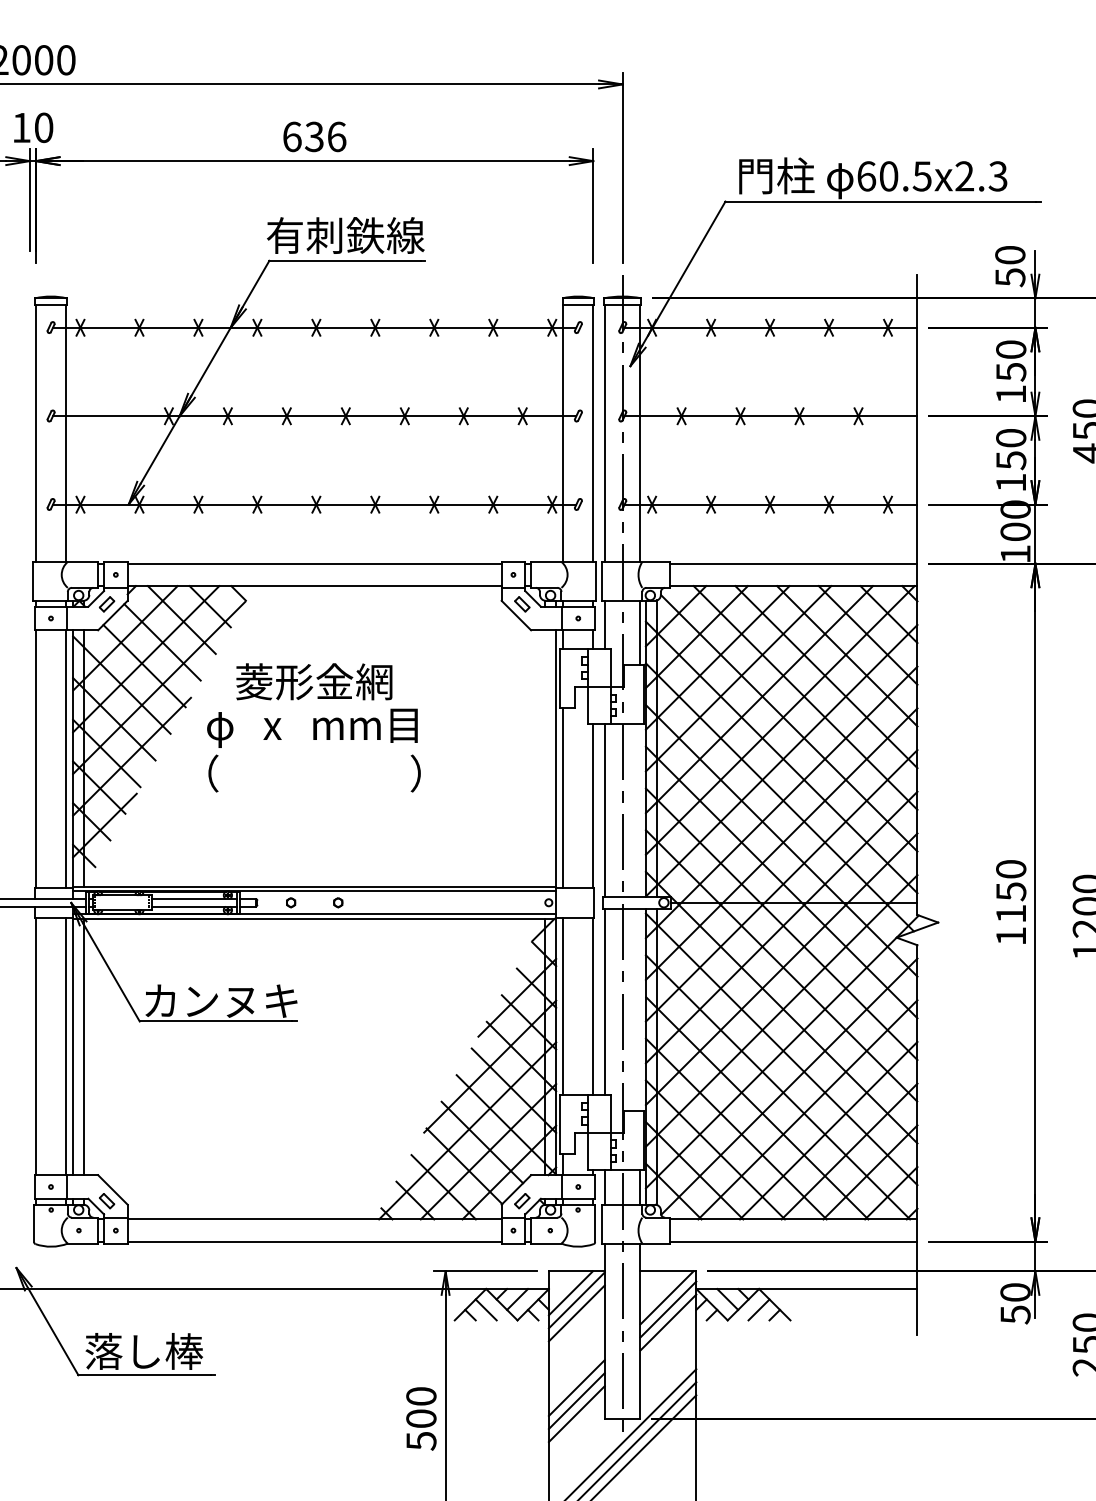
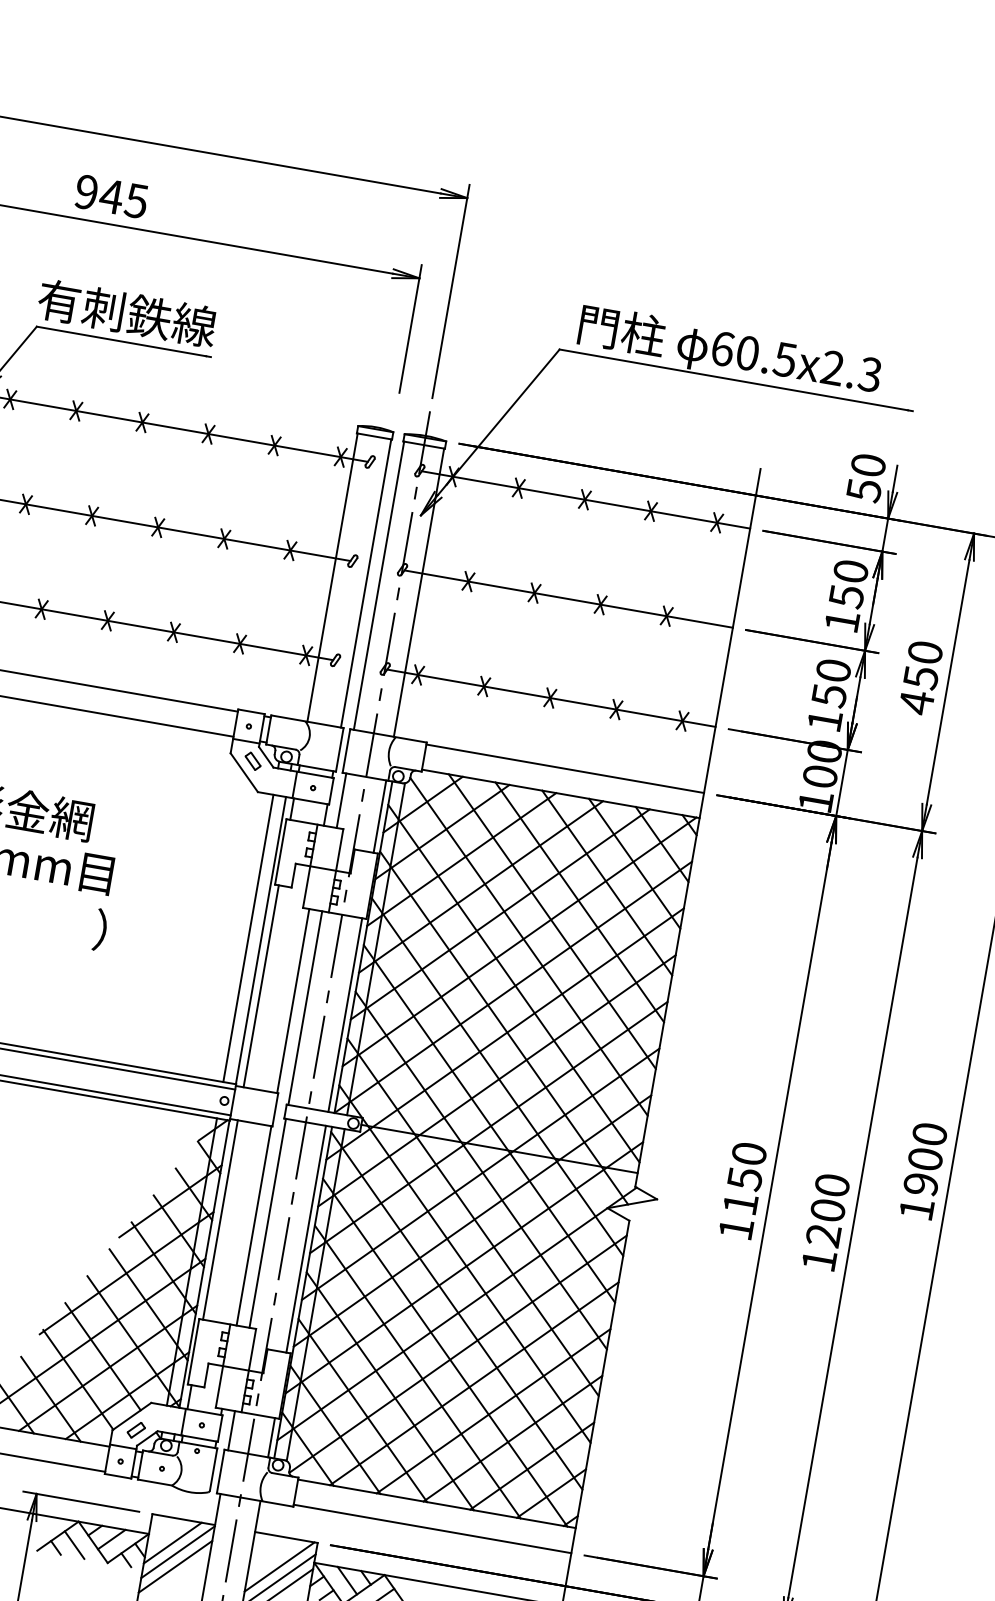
text: (314, 136) -> (111, 196), 636 -> 945
line: (545, 758) -> (248, 938), added
line: (640, 809) -> (345, 1014), added
line: (640, 1009) -> (306, 1238), added

